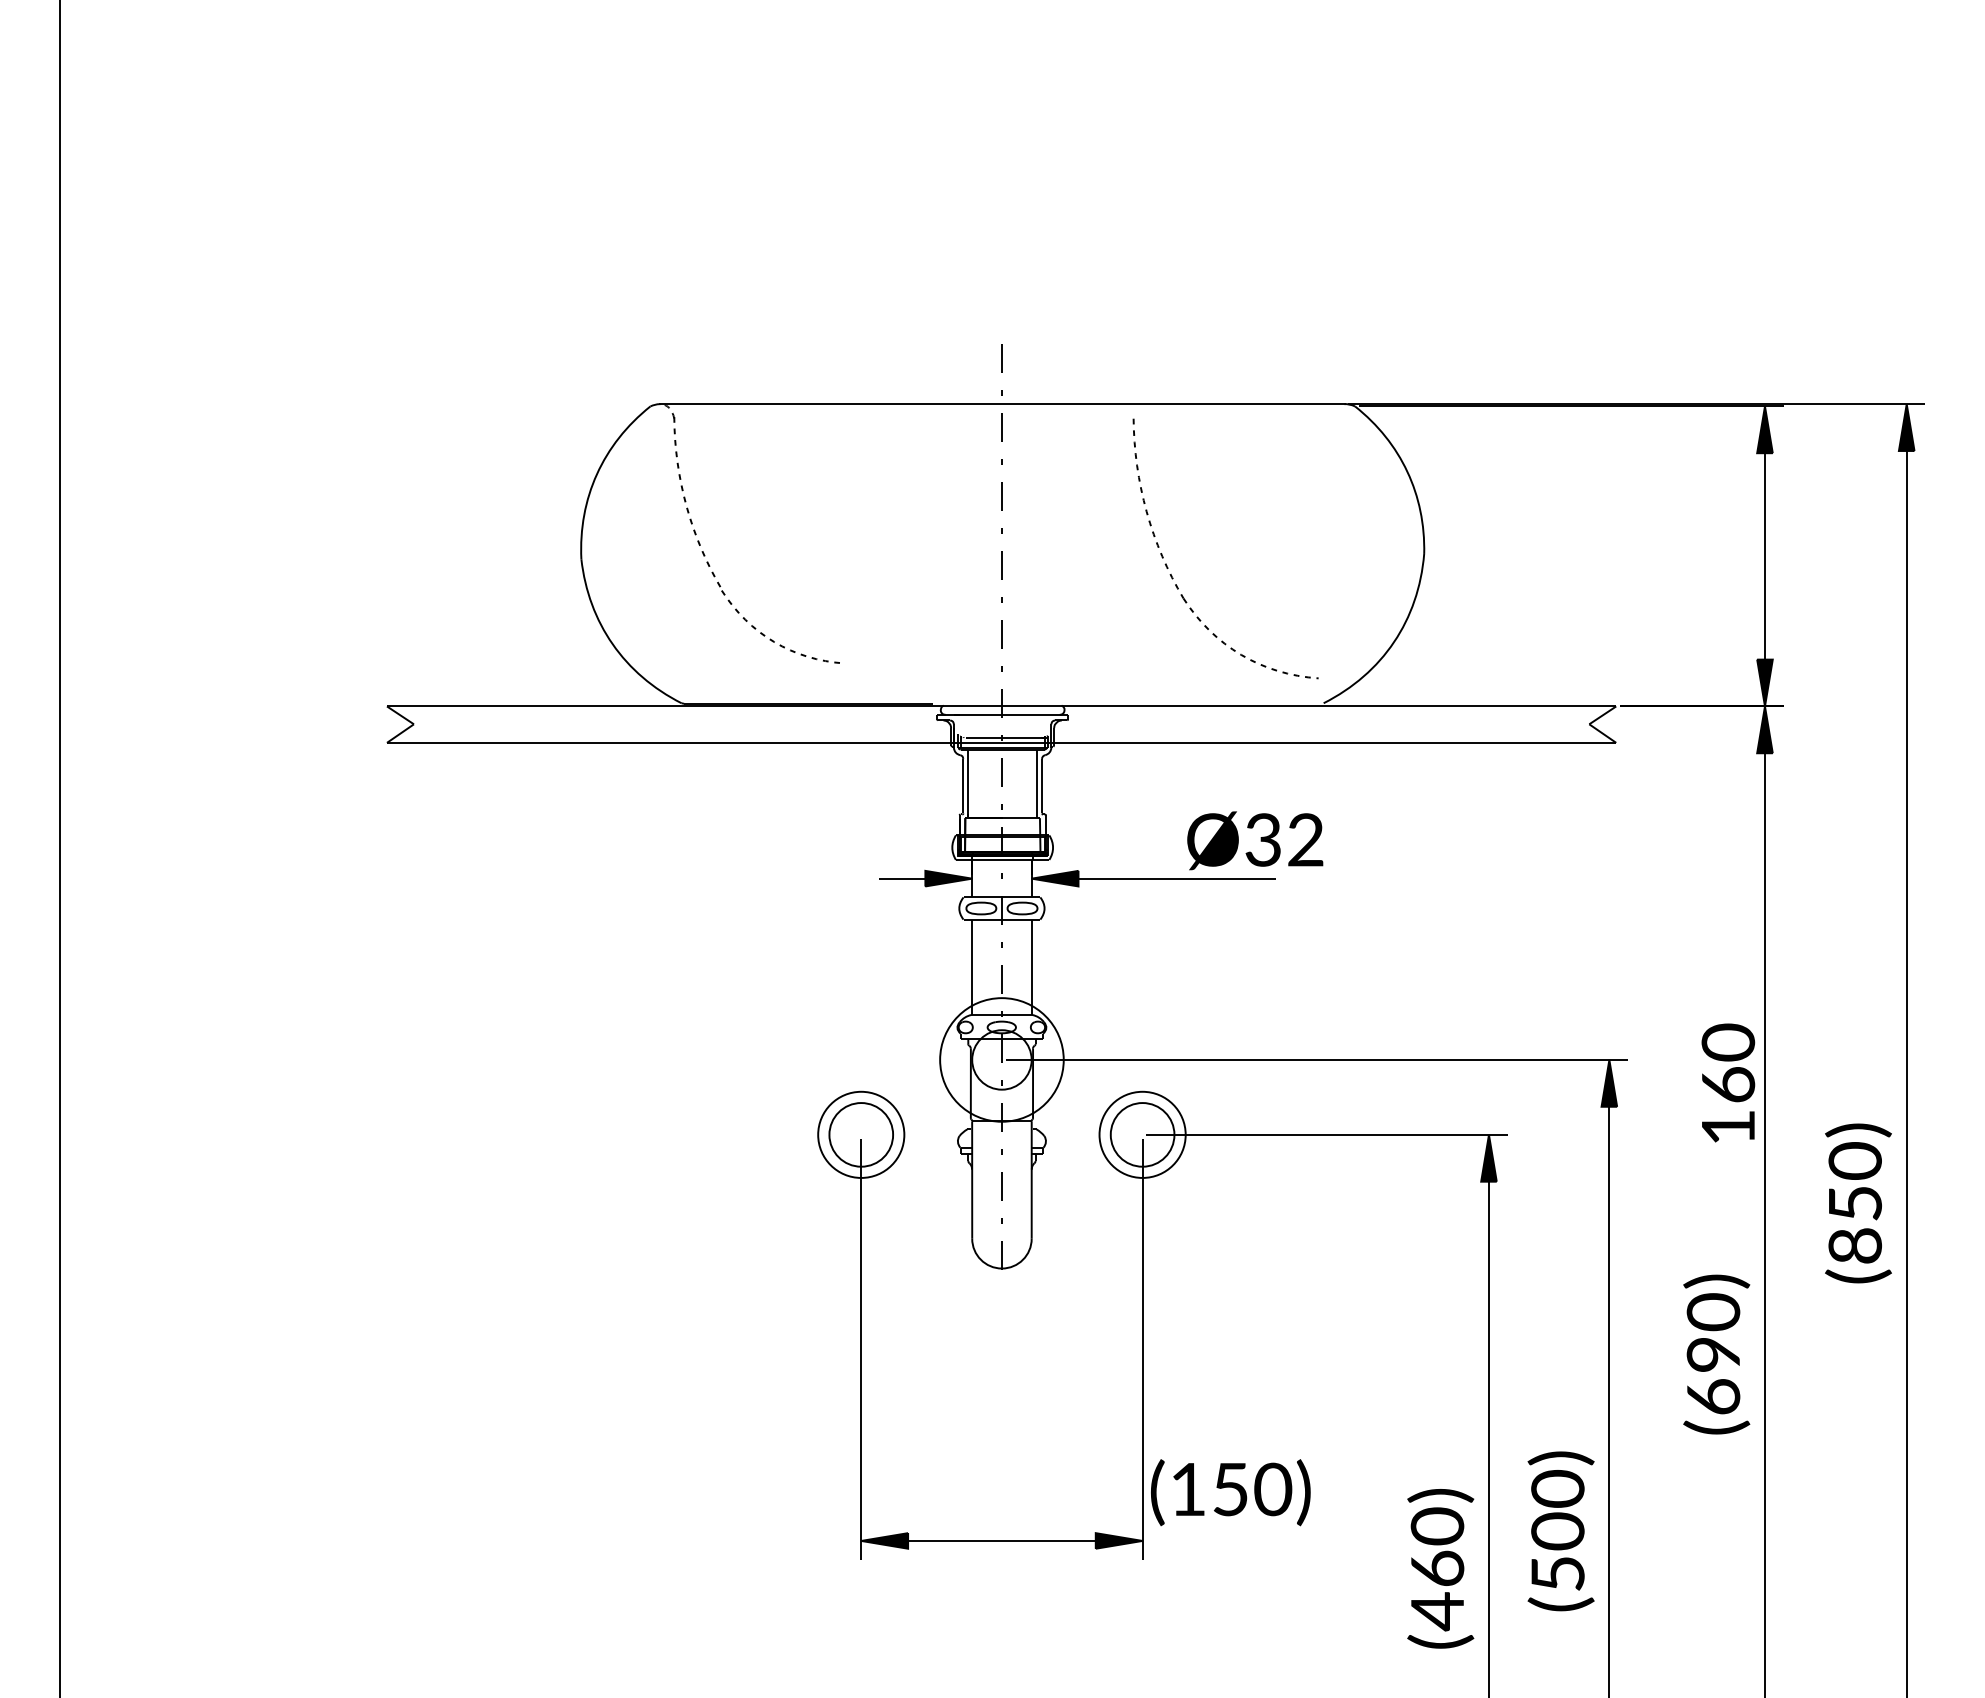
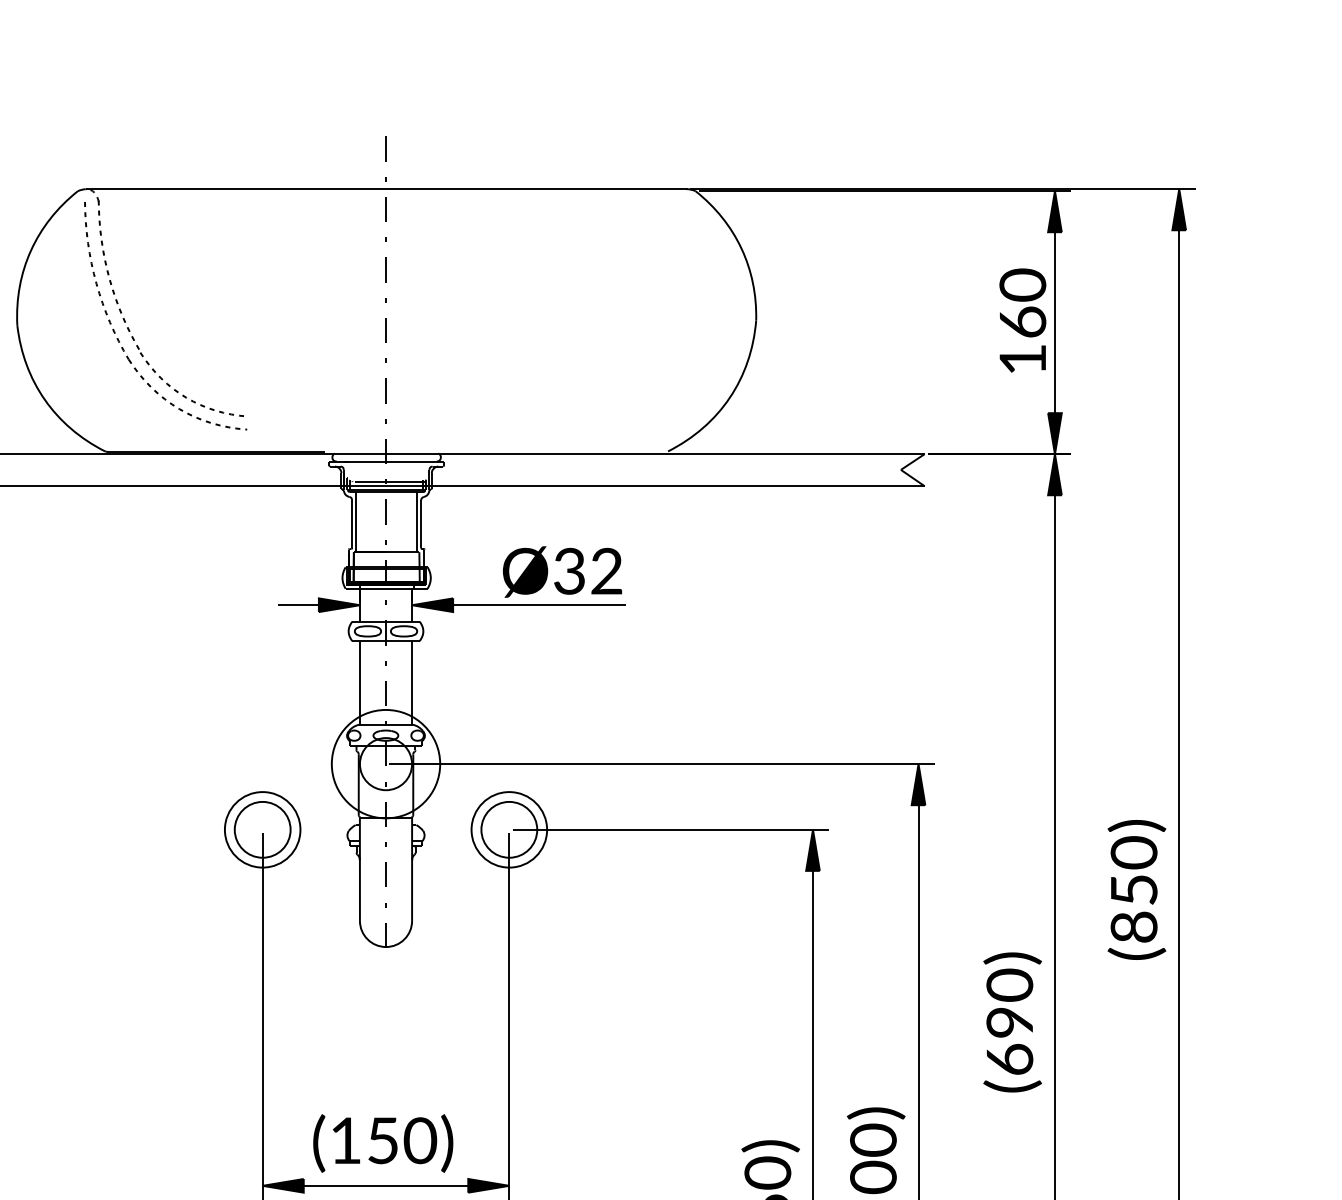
part: (1172, 575) -> (119, 339), moved
text: (1255, 840) -> (562, 571), moved
text: (1728, 1082) -> (1022, 320), moved
text: (1230, 1492) -> (382, 1143), moved

